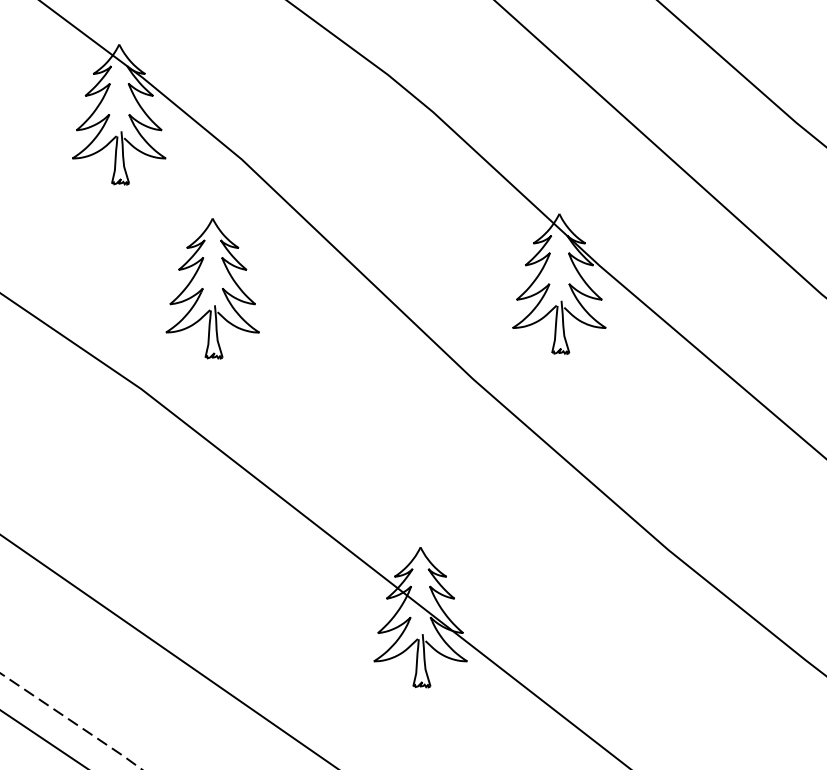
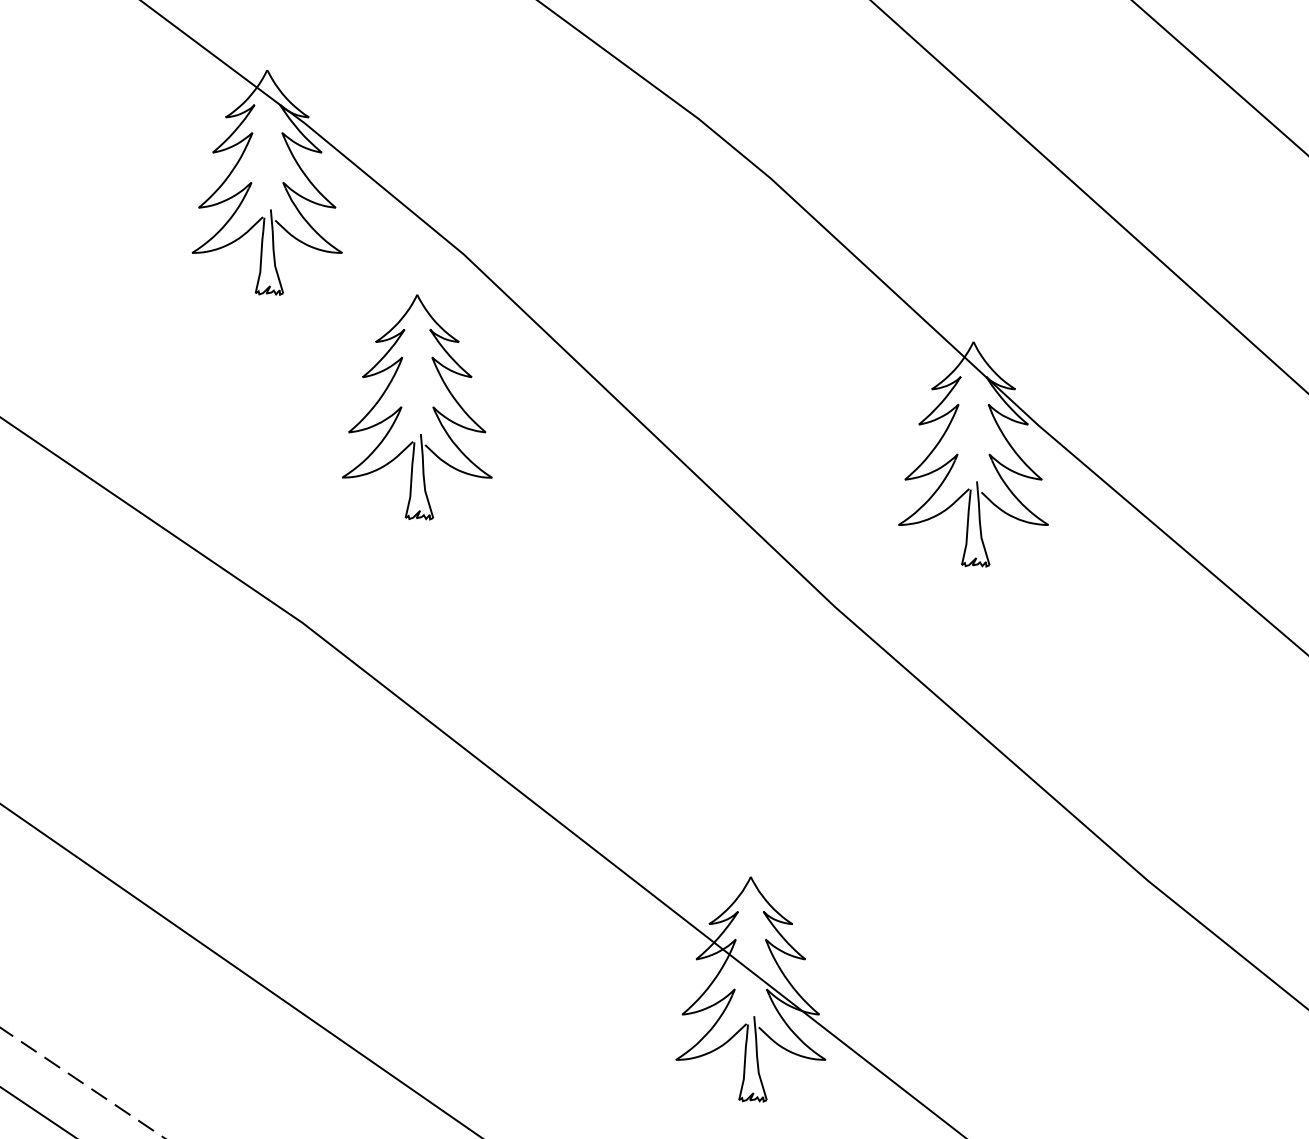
part: (212, 288) -> (416, 407), moved

